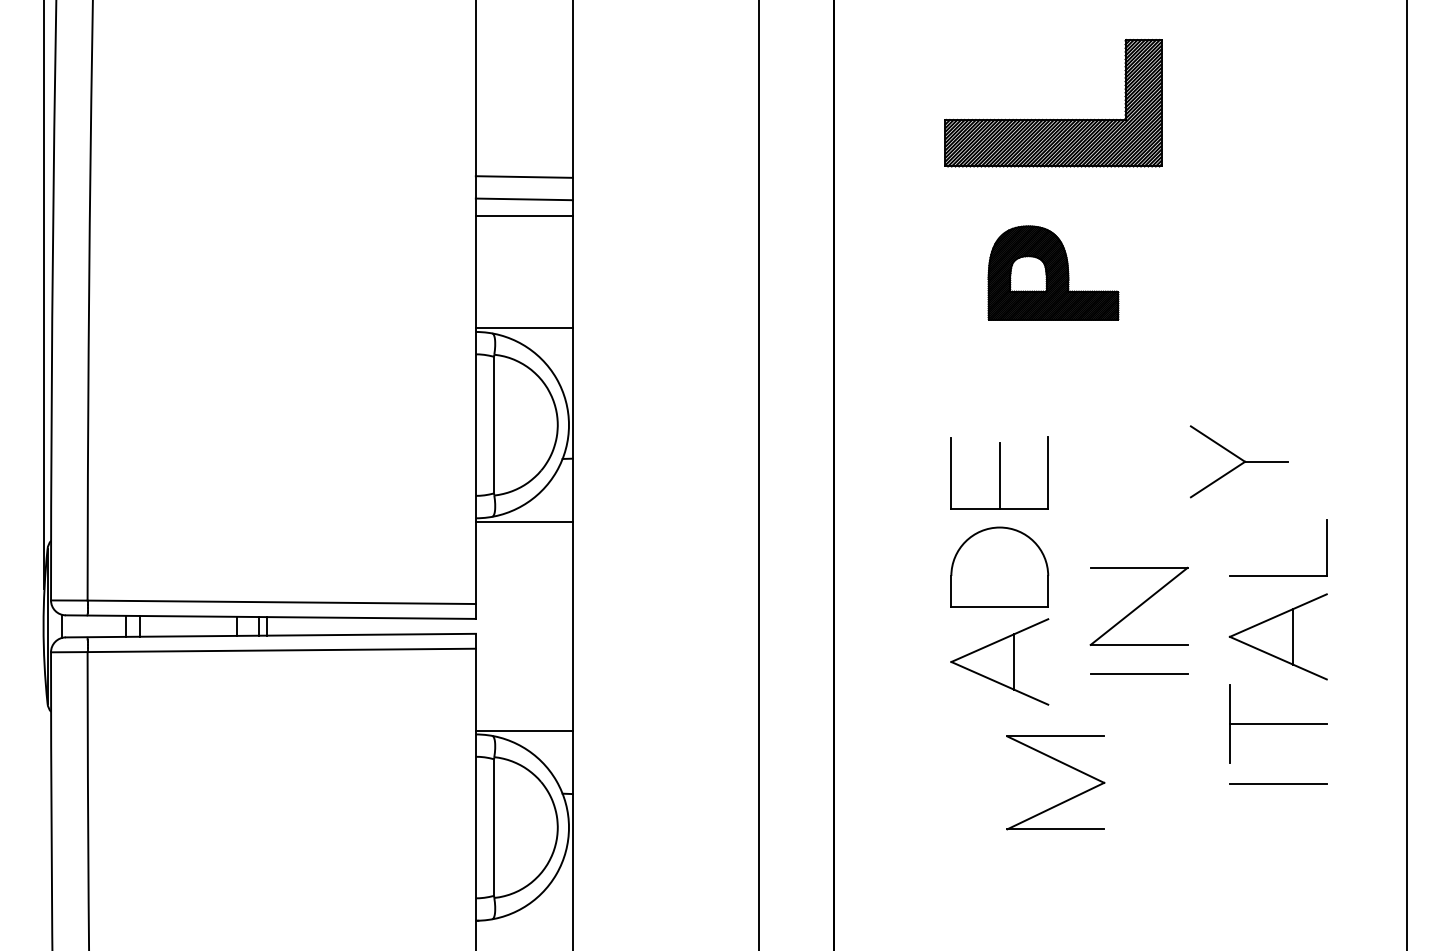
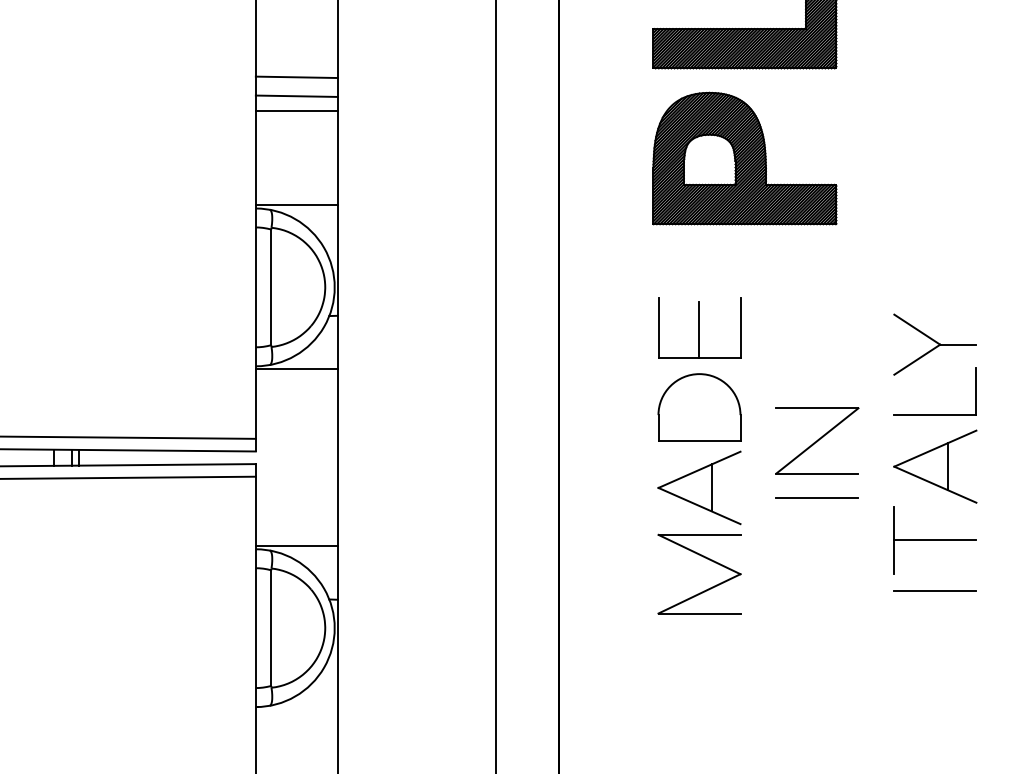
part: (1053, 272) -> (744, 158), size x1.67
part: (1238, 461) -> (934, 344), moved
part: (1063, 764) -> (706, 558), moved

